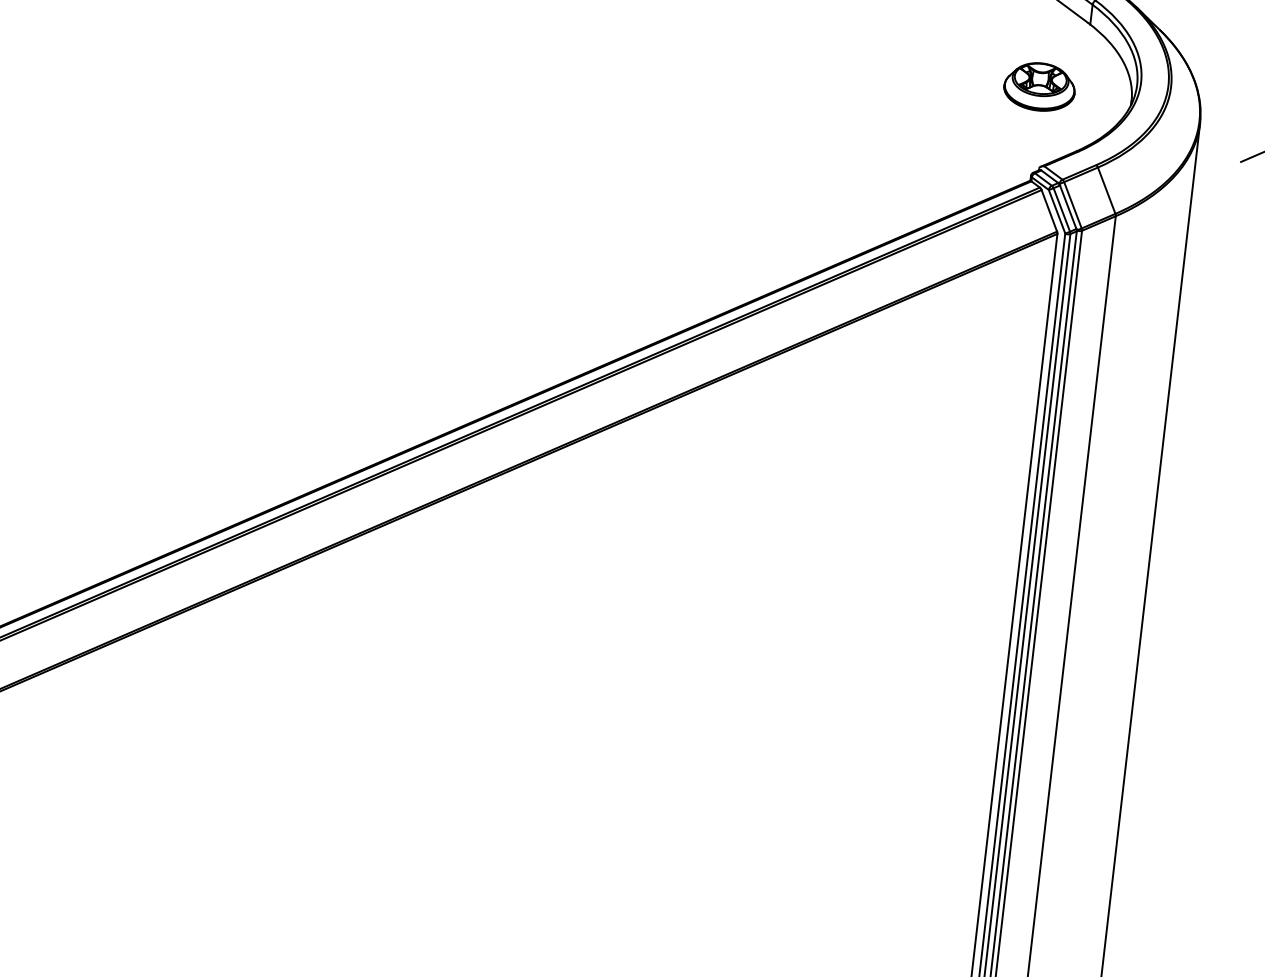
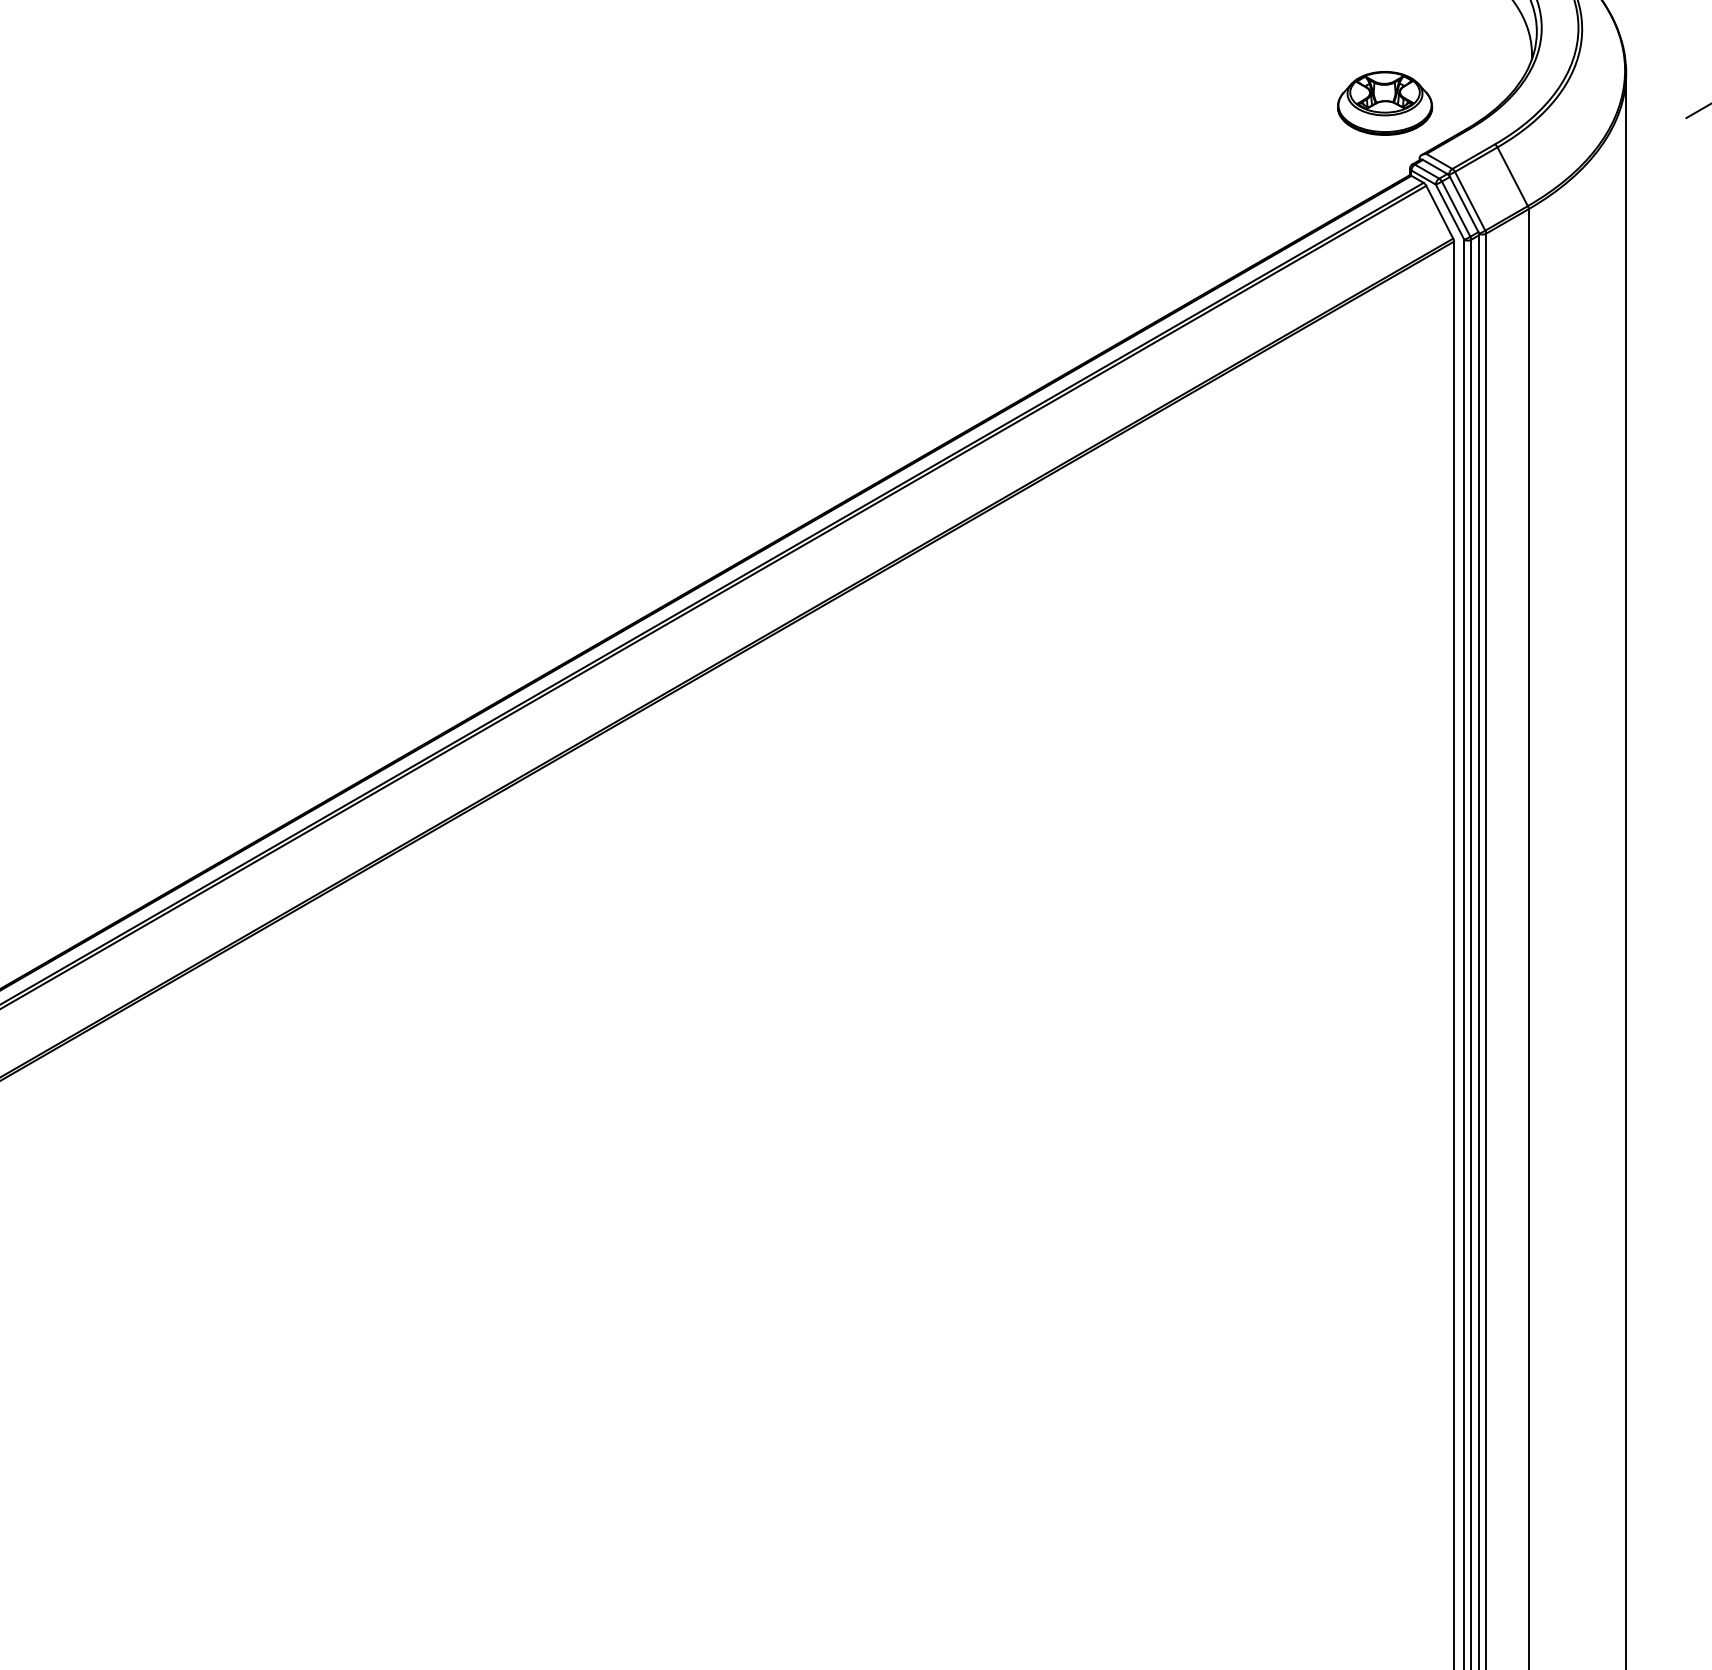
part: (1040, 87) -> (1385, 103), moved

